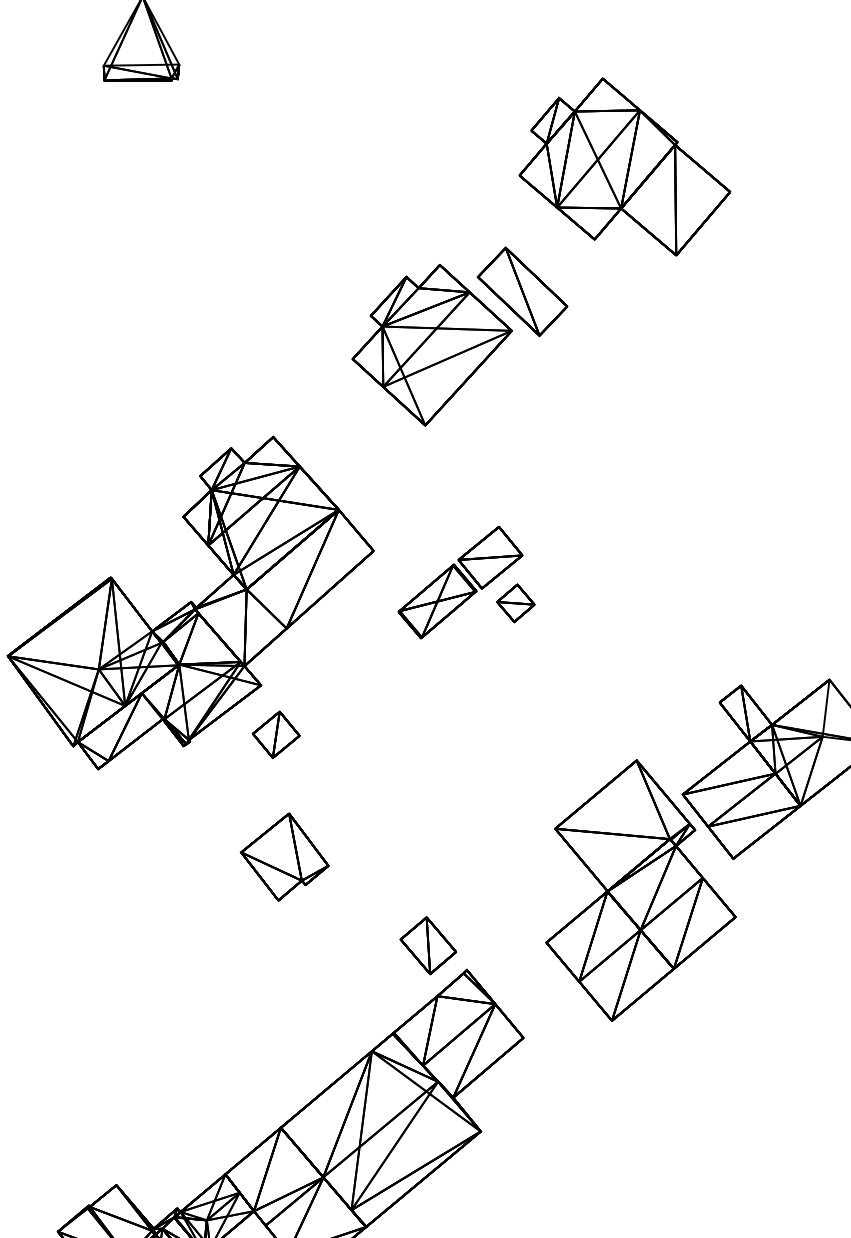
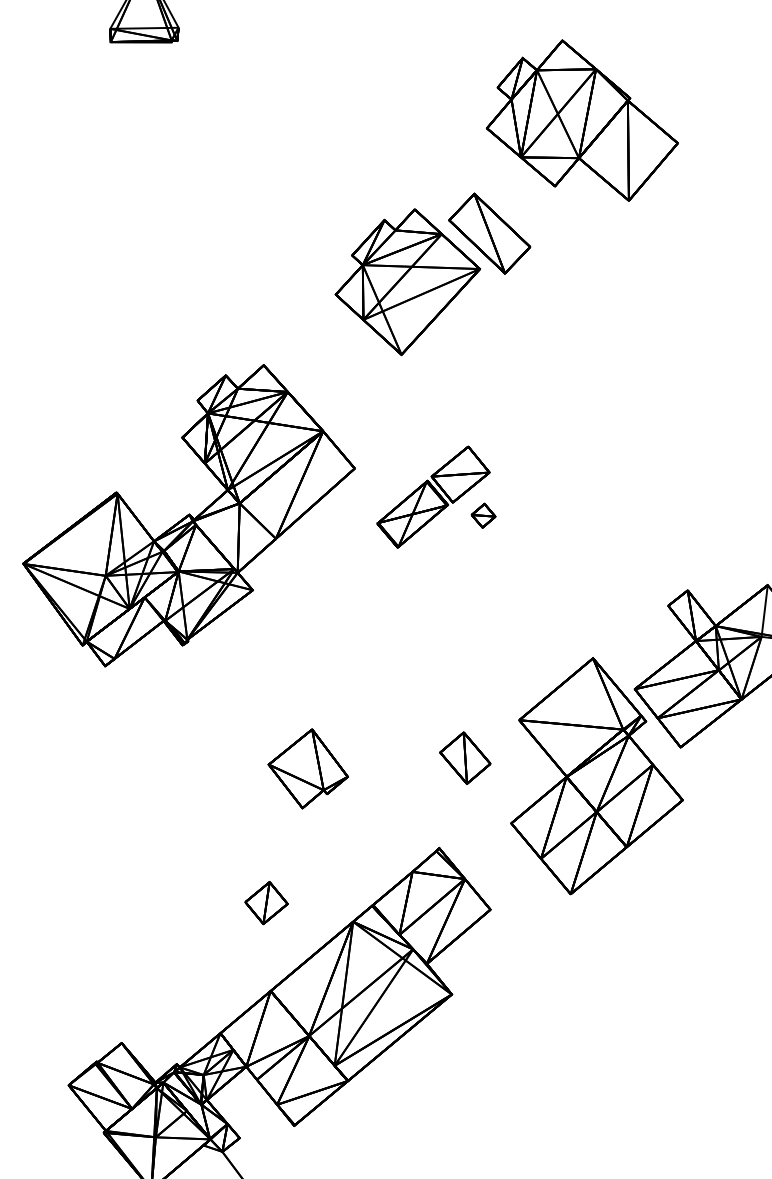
part: (515, 602) -> (483, 515), size x0.7
part: (276, 735) -> (266, 903), moved
part: (283, 856) -> (307, 768), moved
part: (428, 944) -> (465, 757), moved

